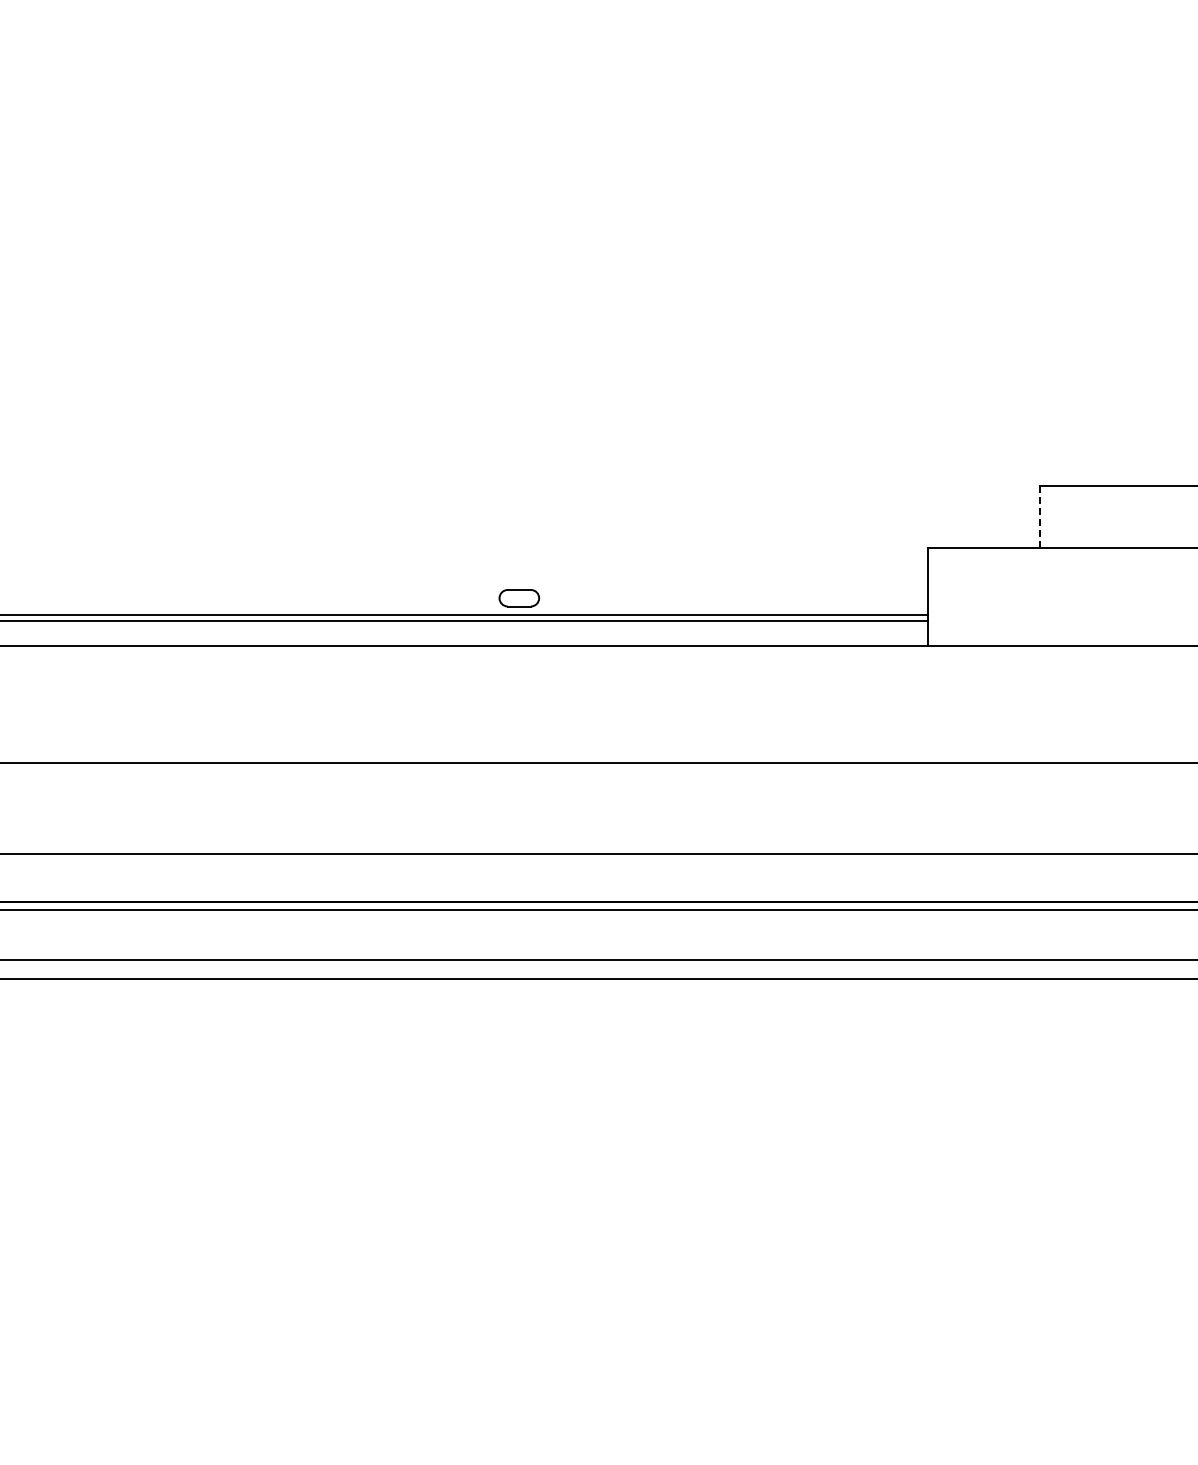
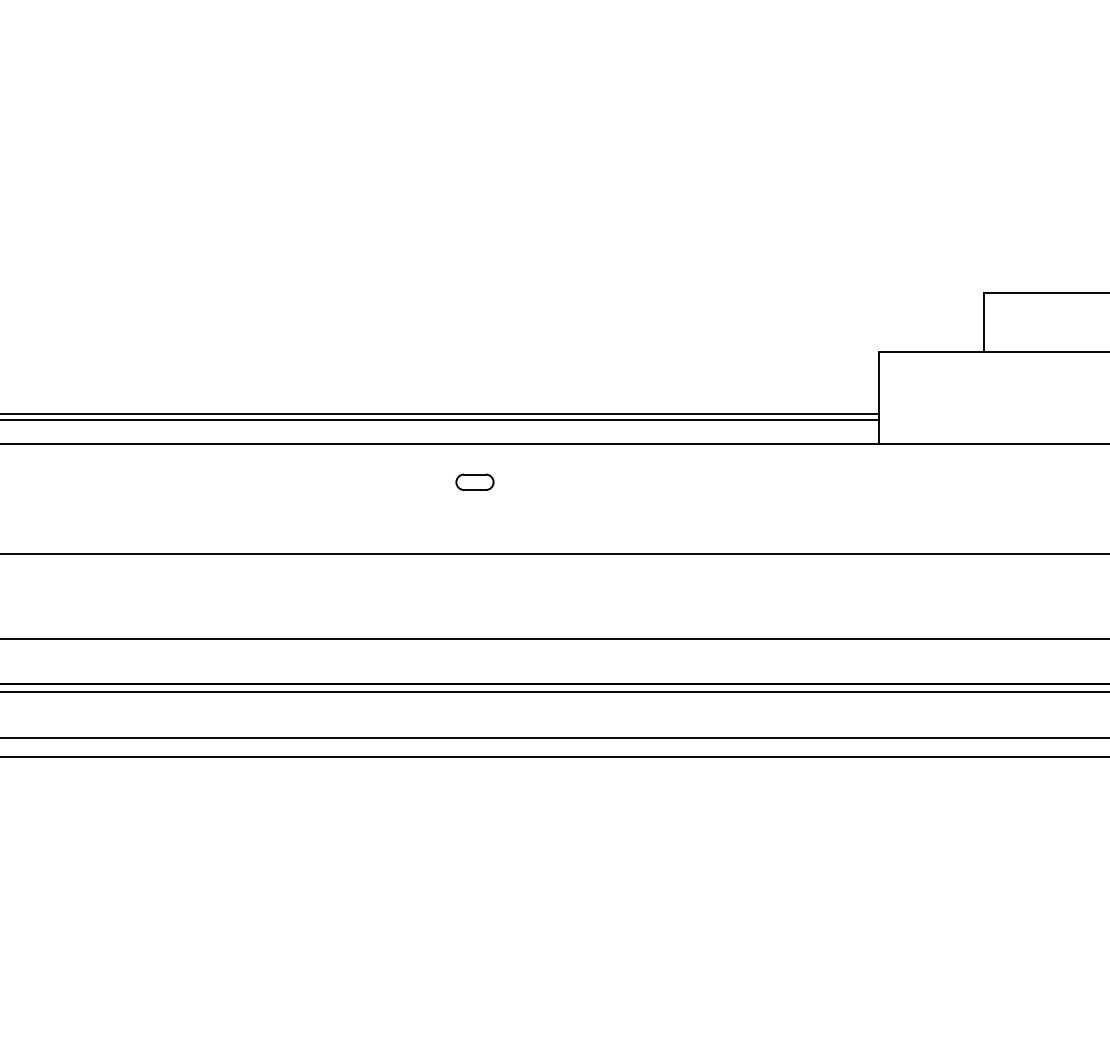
line: (1040, 517) -> (984, 322), dashed -> solid
part: (519, 598) -> (475, 482), moved

